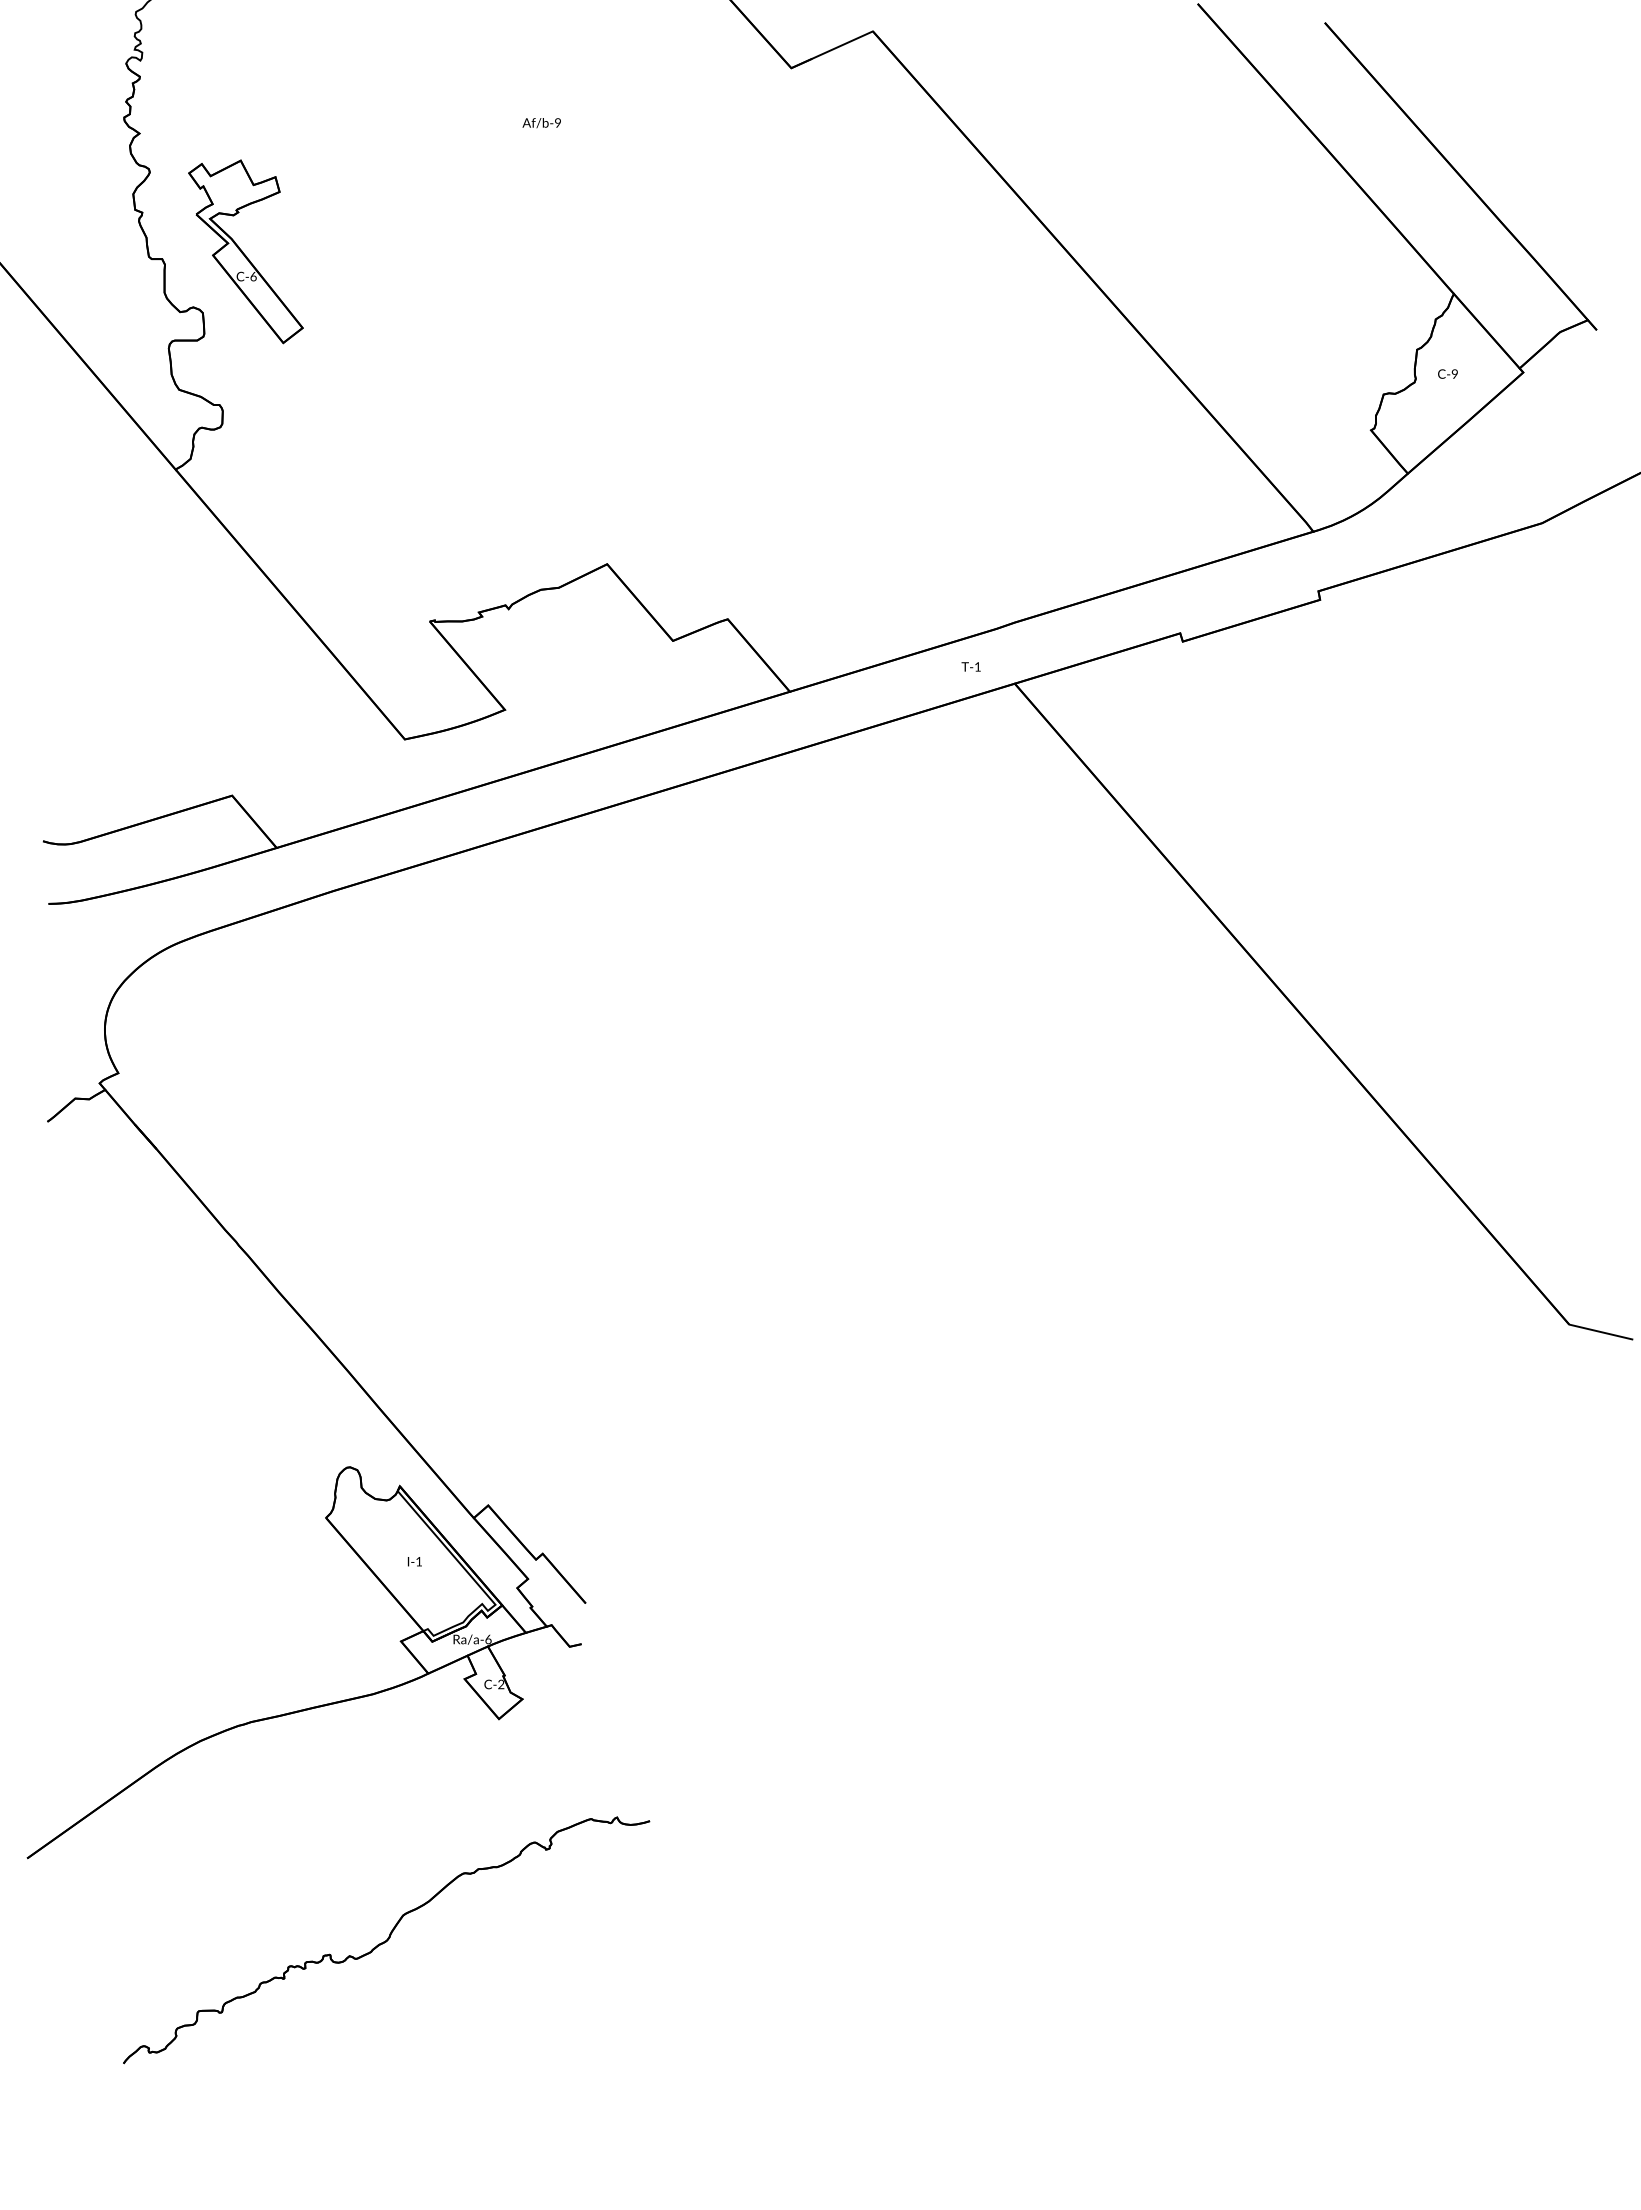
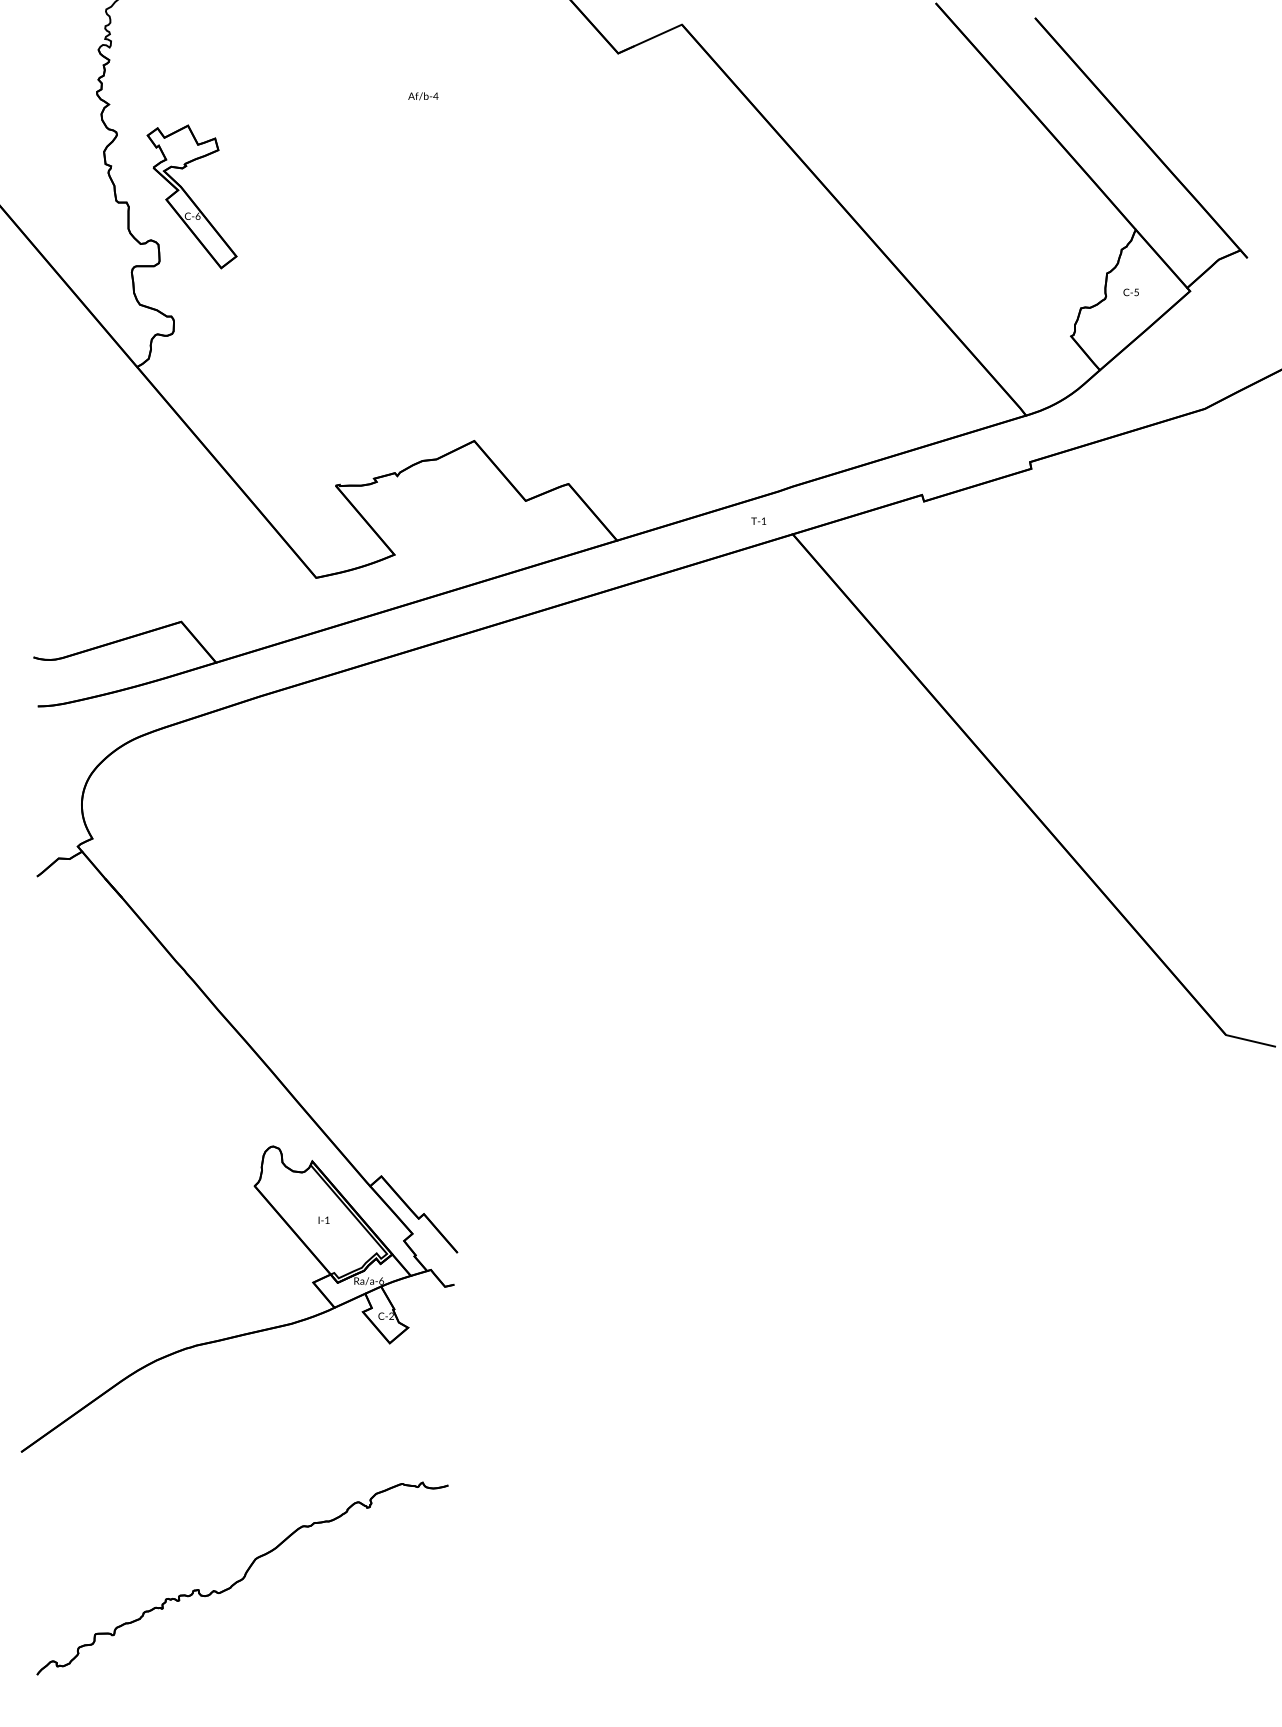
text: (557, 122) -> (435, 95), Af/b-9 -> Af/b-4
text: (1454, 373) -> (1136, 291), C-9 -> C-5
part: (386, 1940) -> (242, 1578), moved

